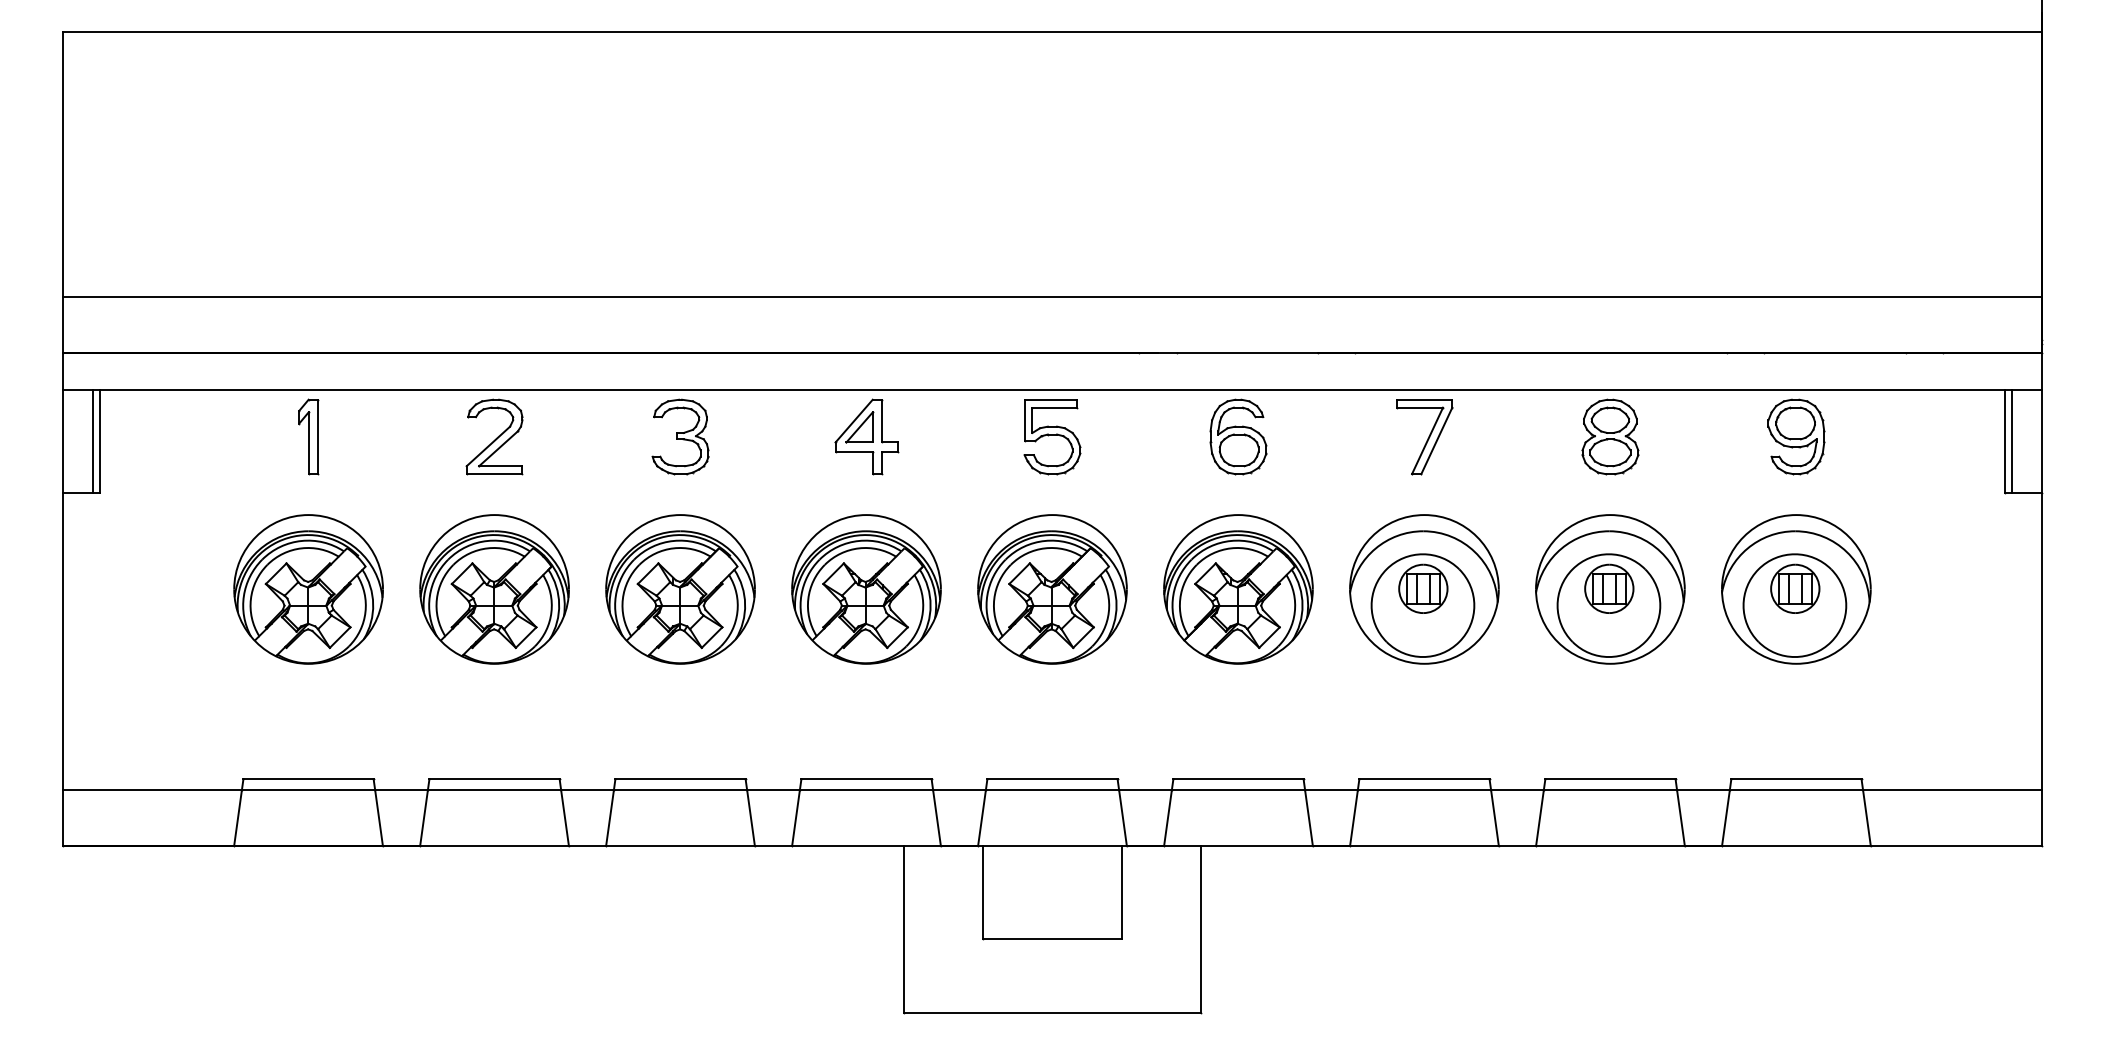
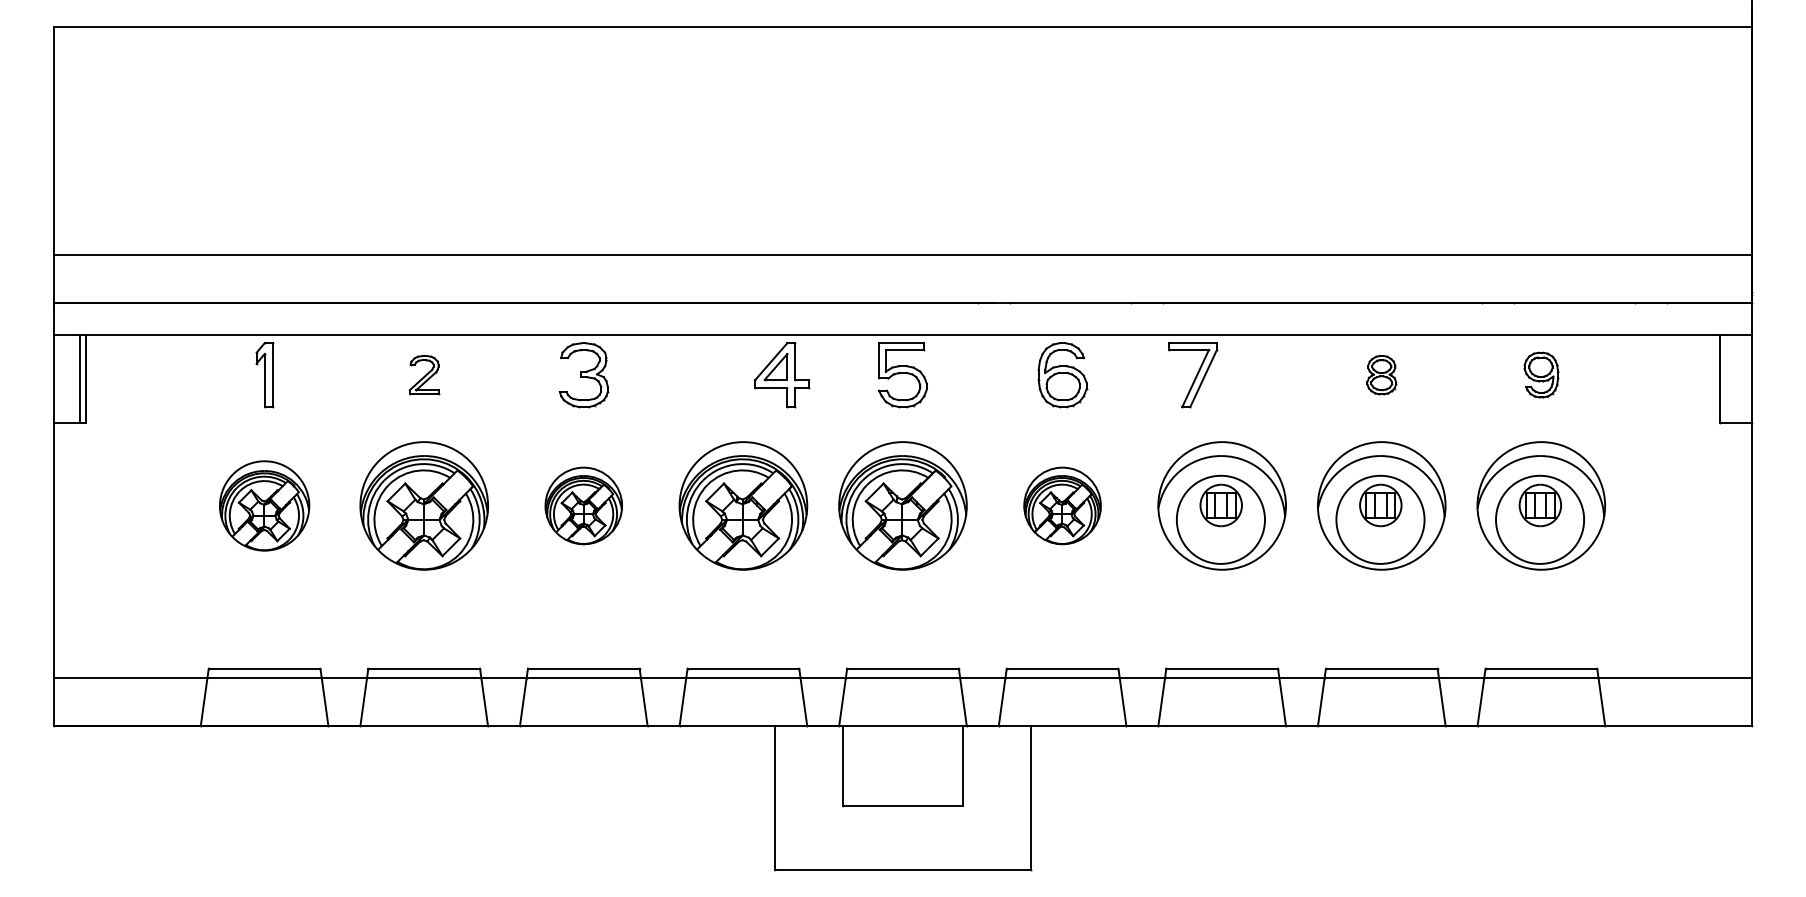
part: (494, 436) -> (424, 374), size x0.6
part: (866, 436) -> (782, 374), moved
part: (1610, 436) -> (1381, 374), size x0.6
part: (1796, 436) -> (1541, 374), size x0.7
part: (1424, 437) -> (1193, 375), moved
line: (2012, 441) -> (1726, 378), removed
part: (308, 589) -> (264, 505), size x0.7
part: (680, 589) -> (583, 505), size x0.6
part: (1238, 589) -> (1062, 505), size x0.6

